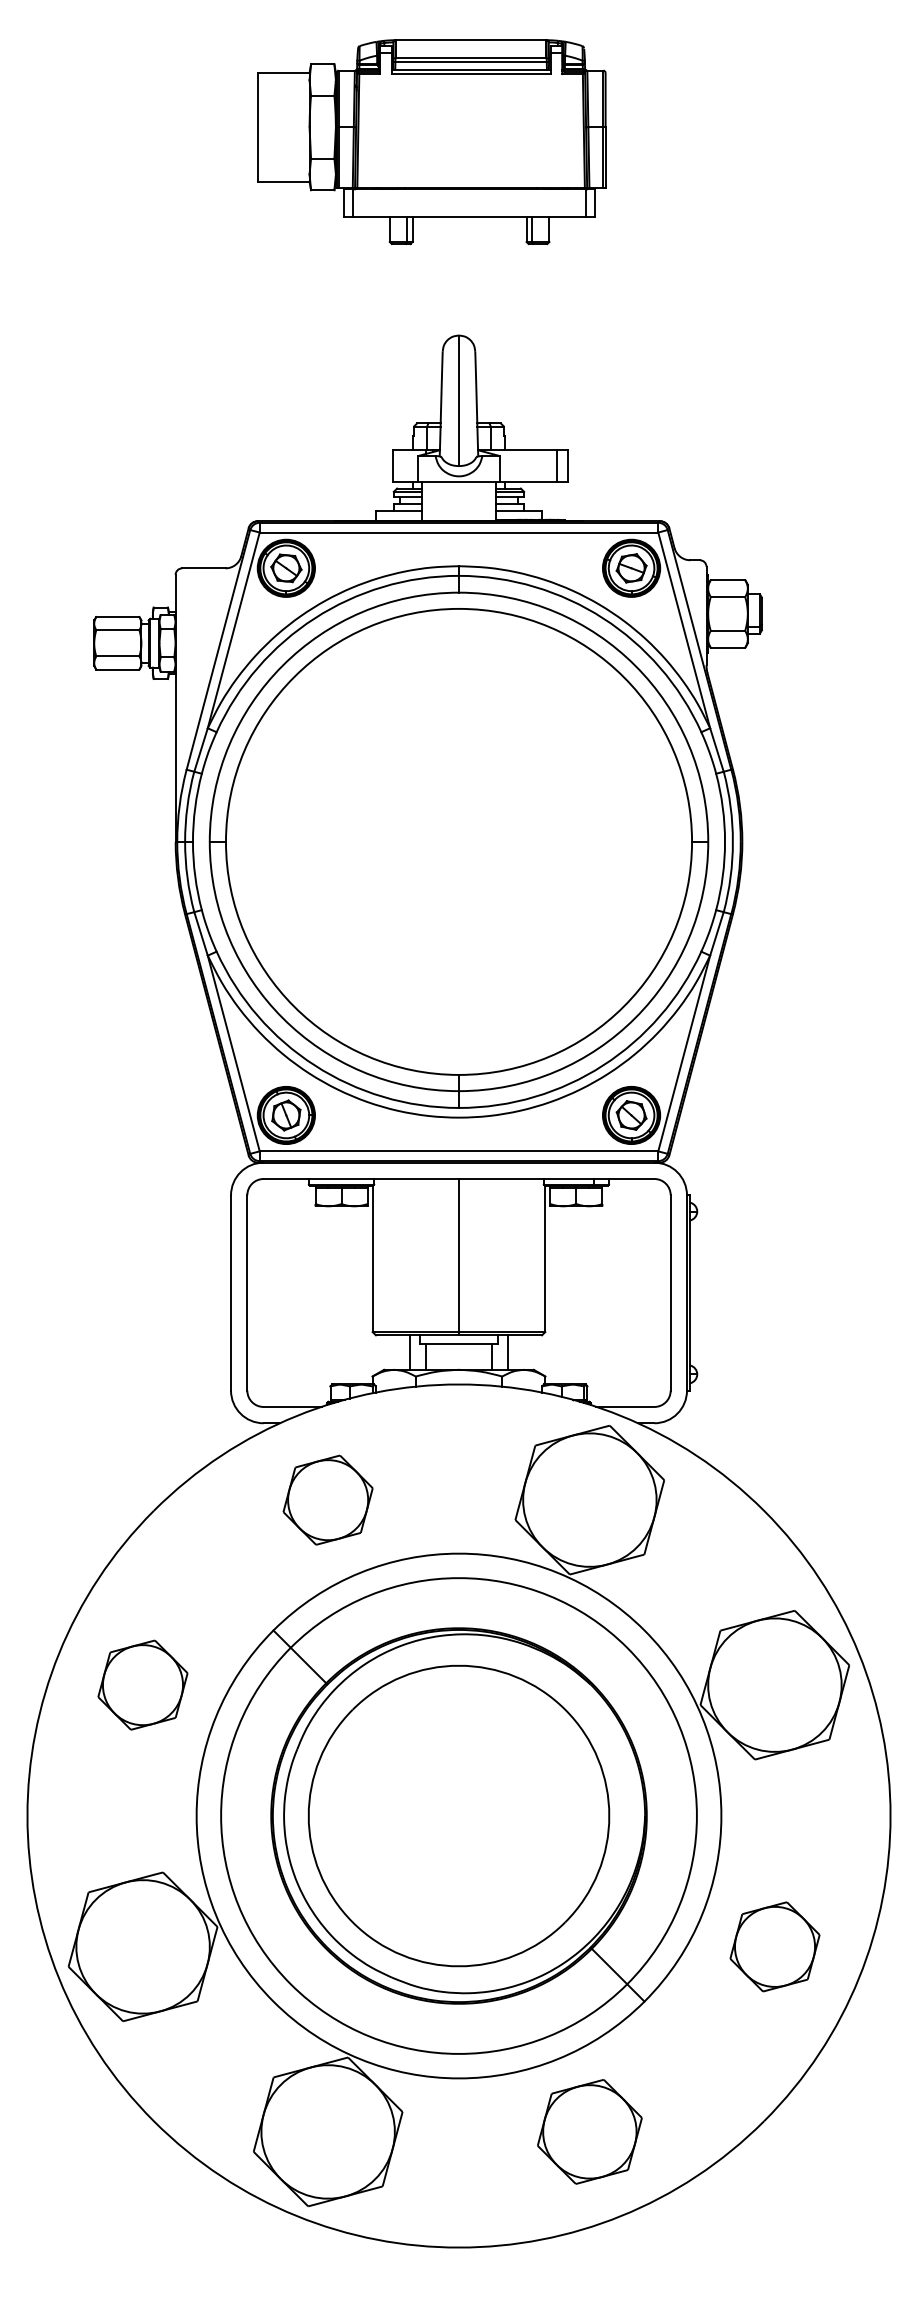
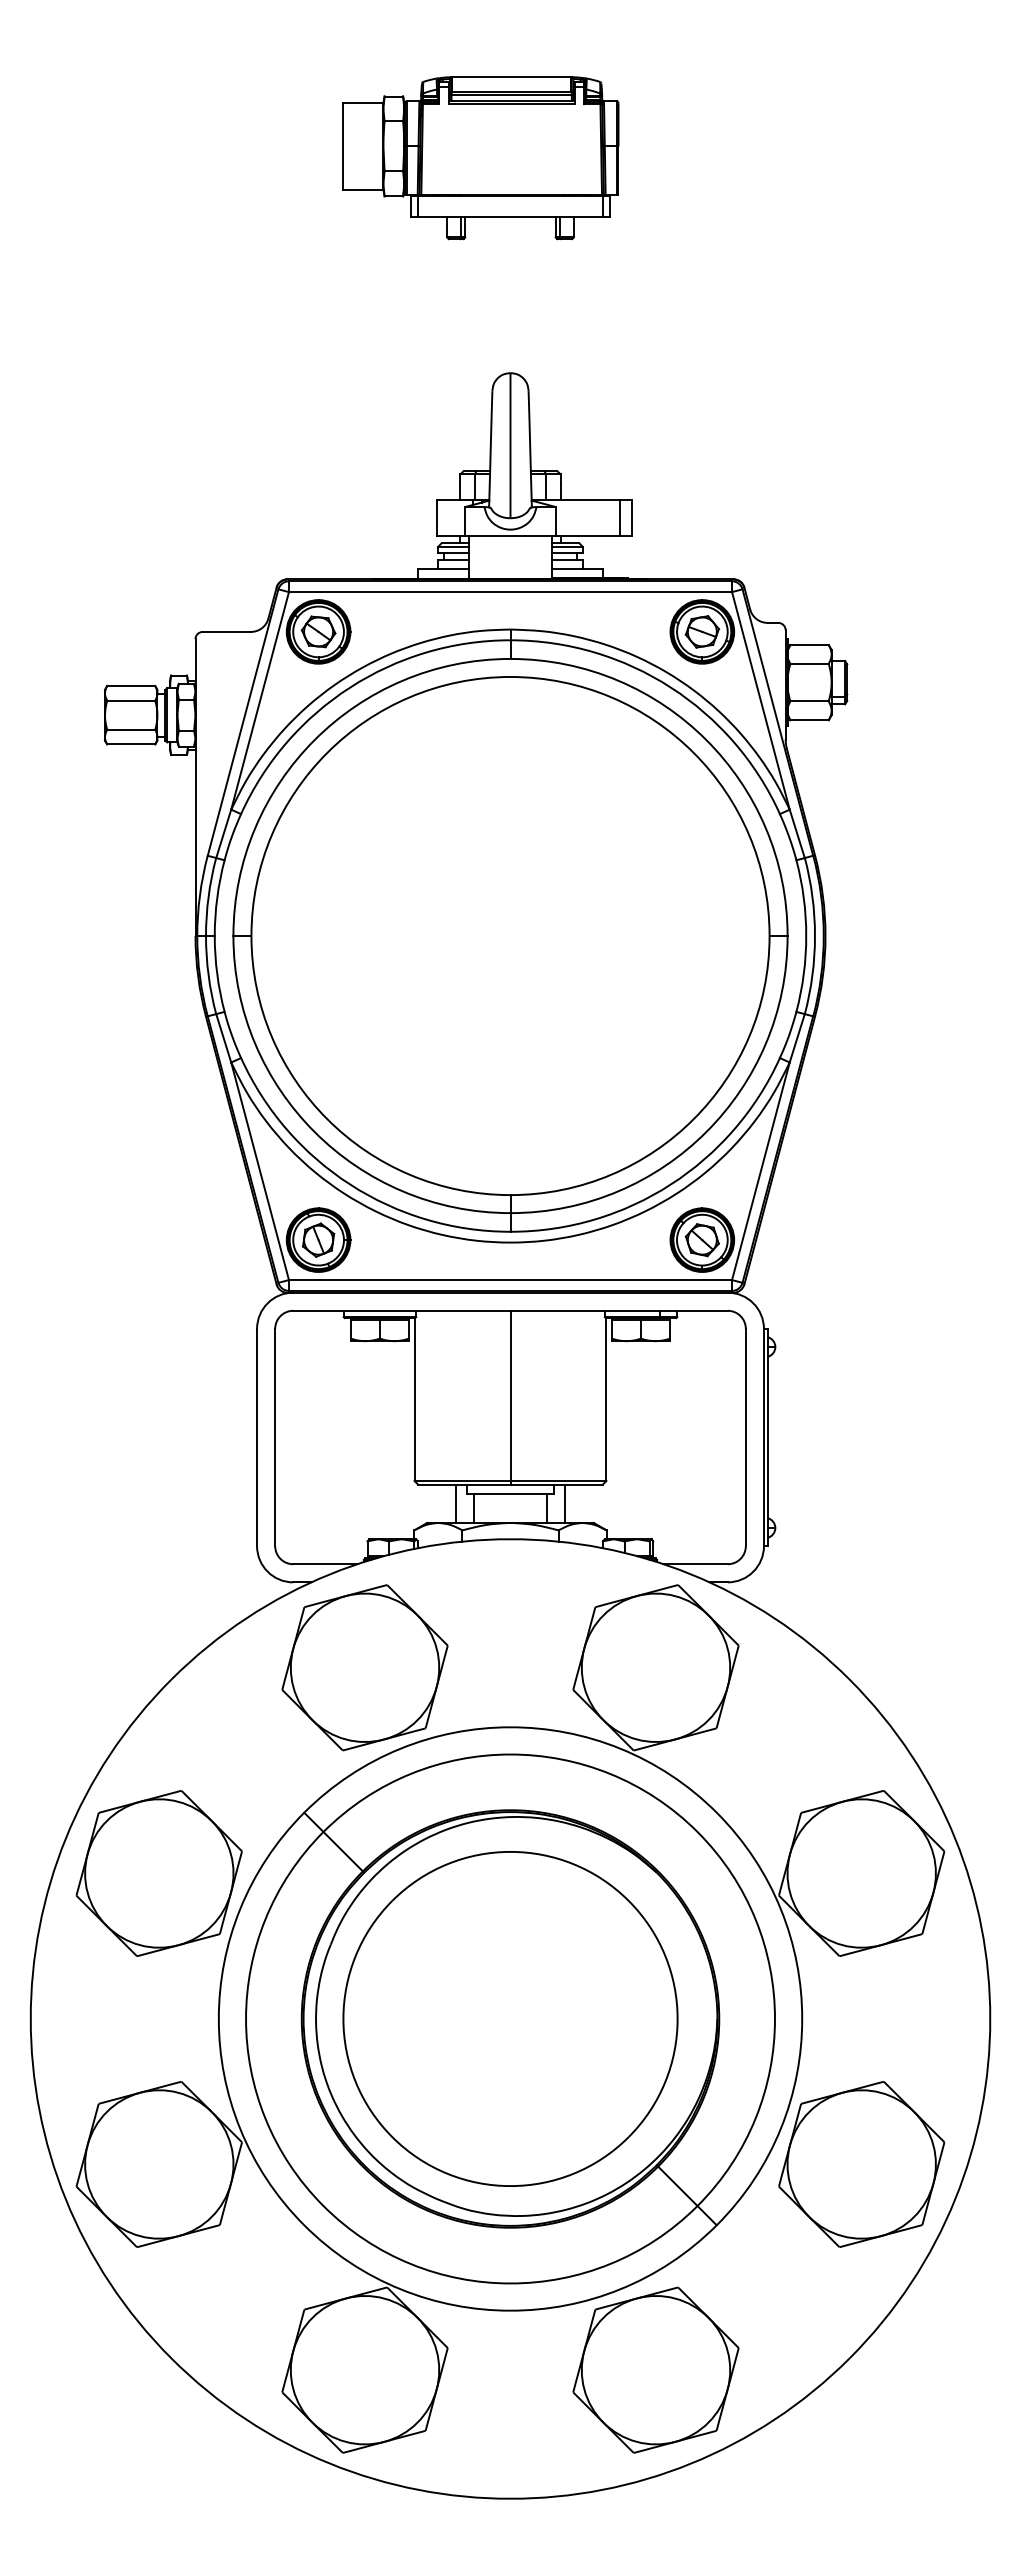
part: (432, 142) -> (480, 158), size x0.71
part: (327, 1499) -> (364, 1667), size x1.67
part: (142, 1685) -> (158, 1873), size x1.67
part: (774, 1946) -> (861, 2164), size x1.67
part: (589, 2131) -> (655, 2369), size x1.43

